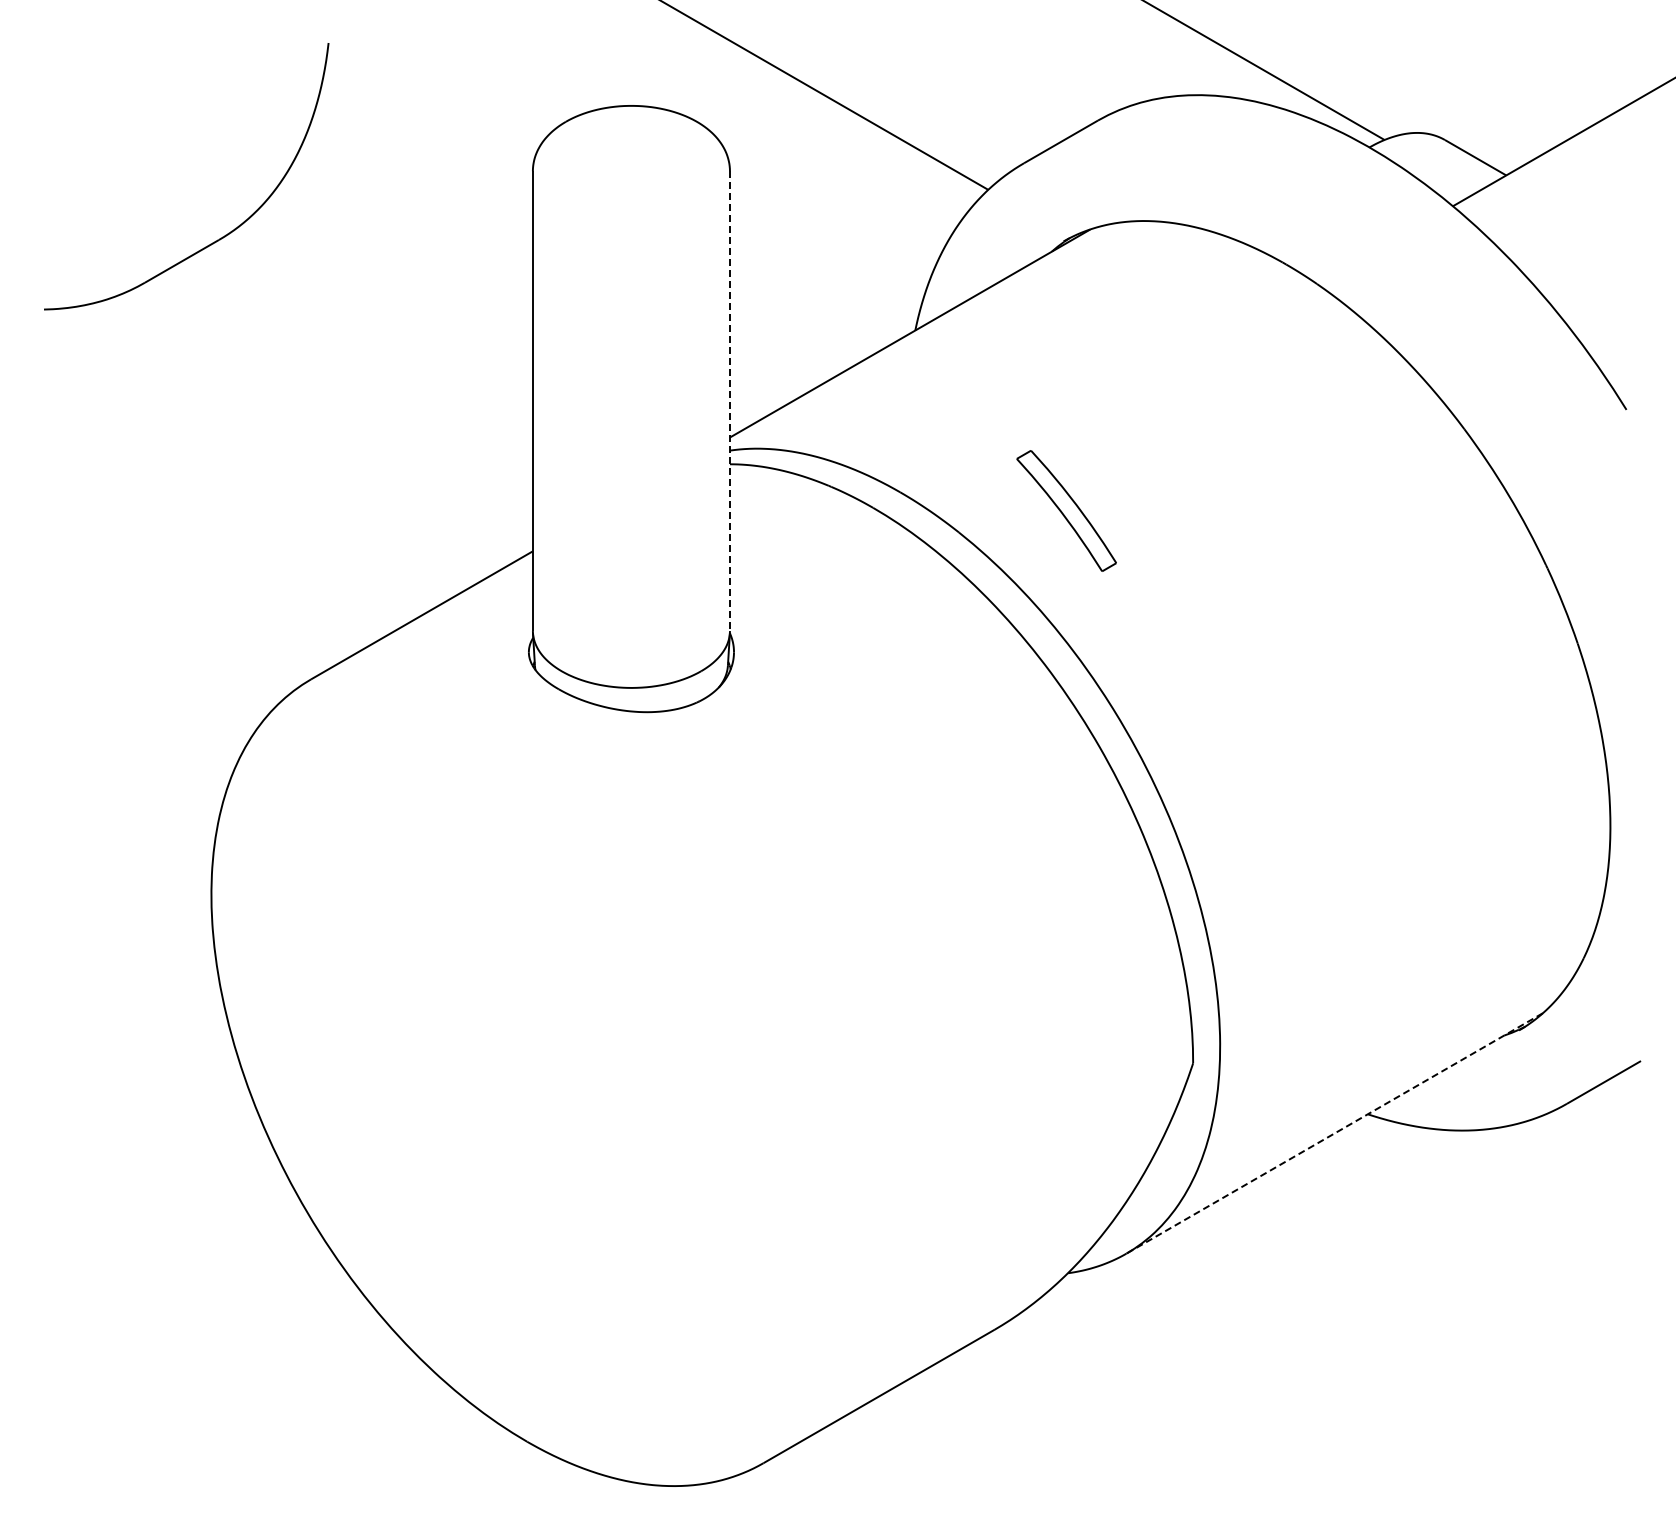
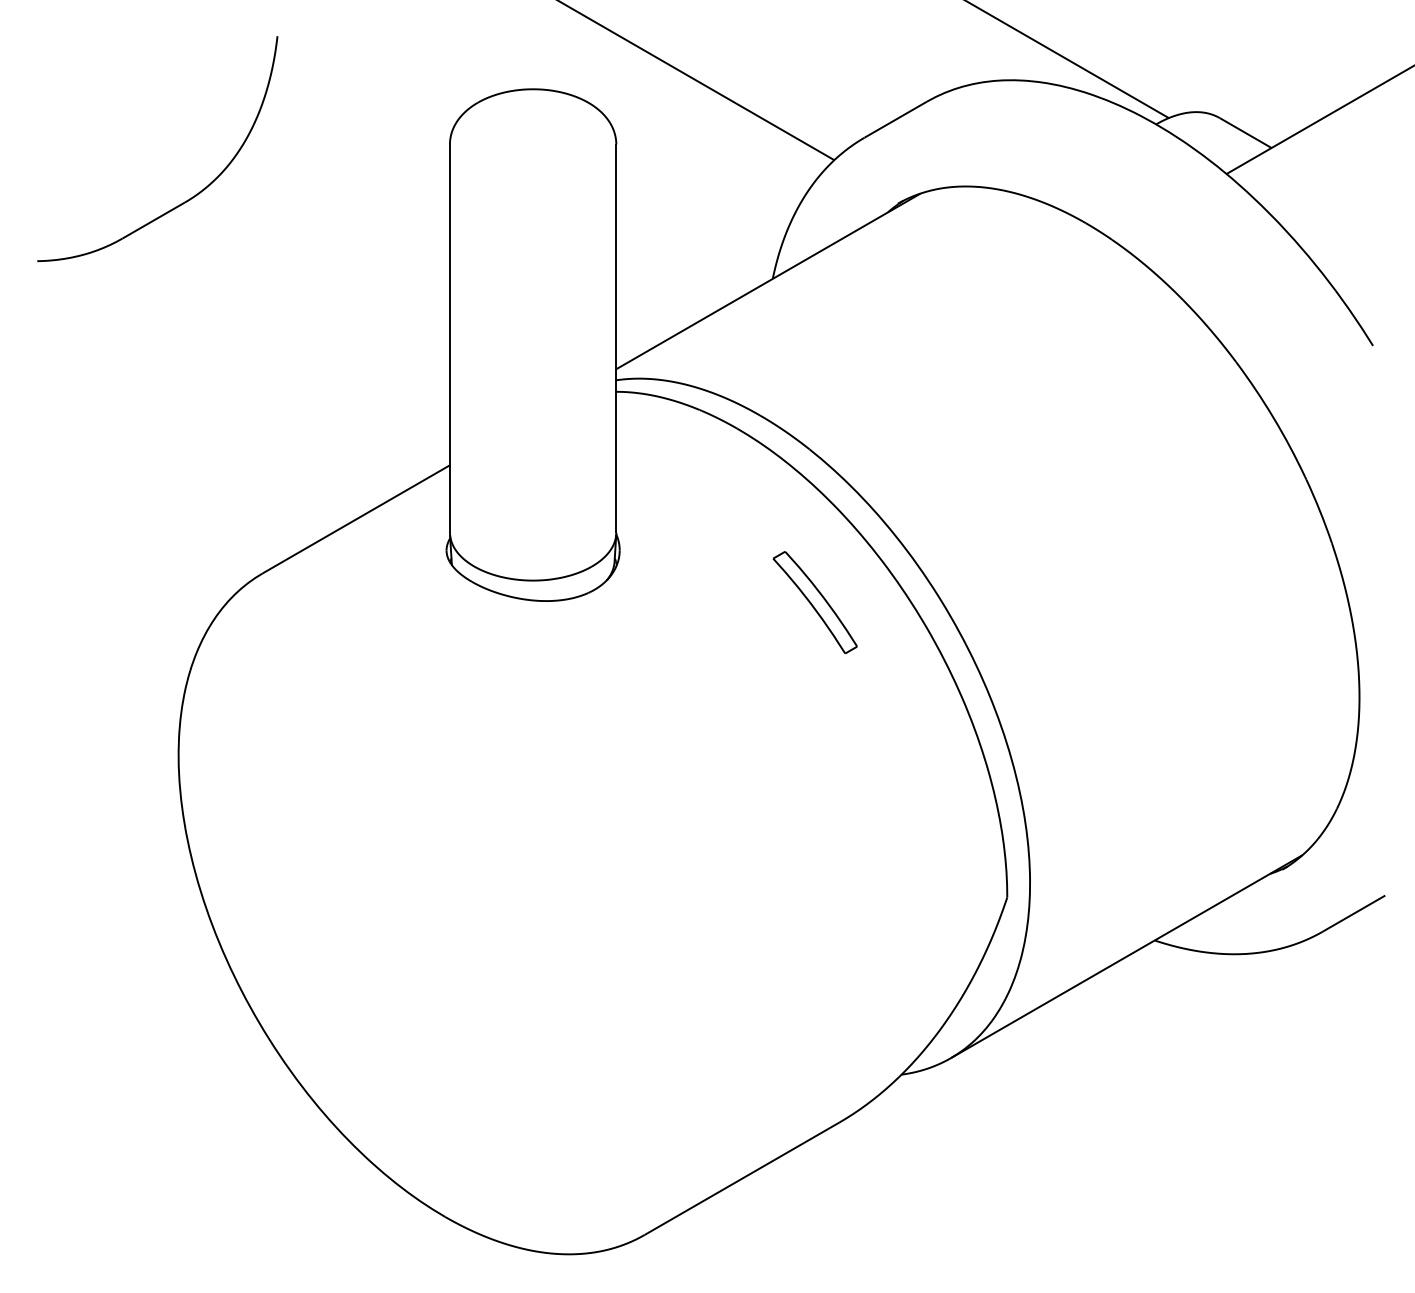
line: (729, 401) -> (615, 338), dashed -> solid
part: (1066, 510) -> (815, 602), moved
line: (1334, 1133) -> (1126, 956), dashed -> solid

